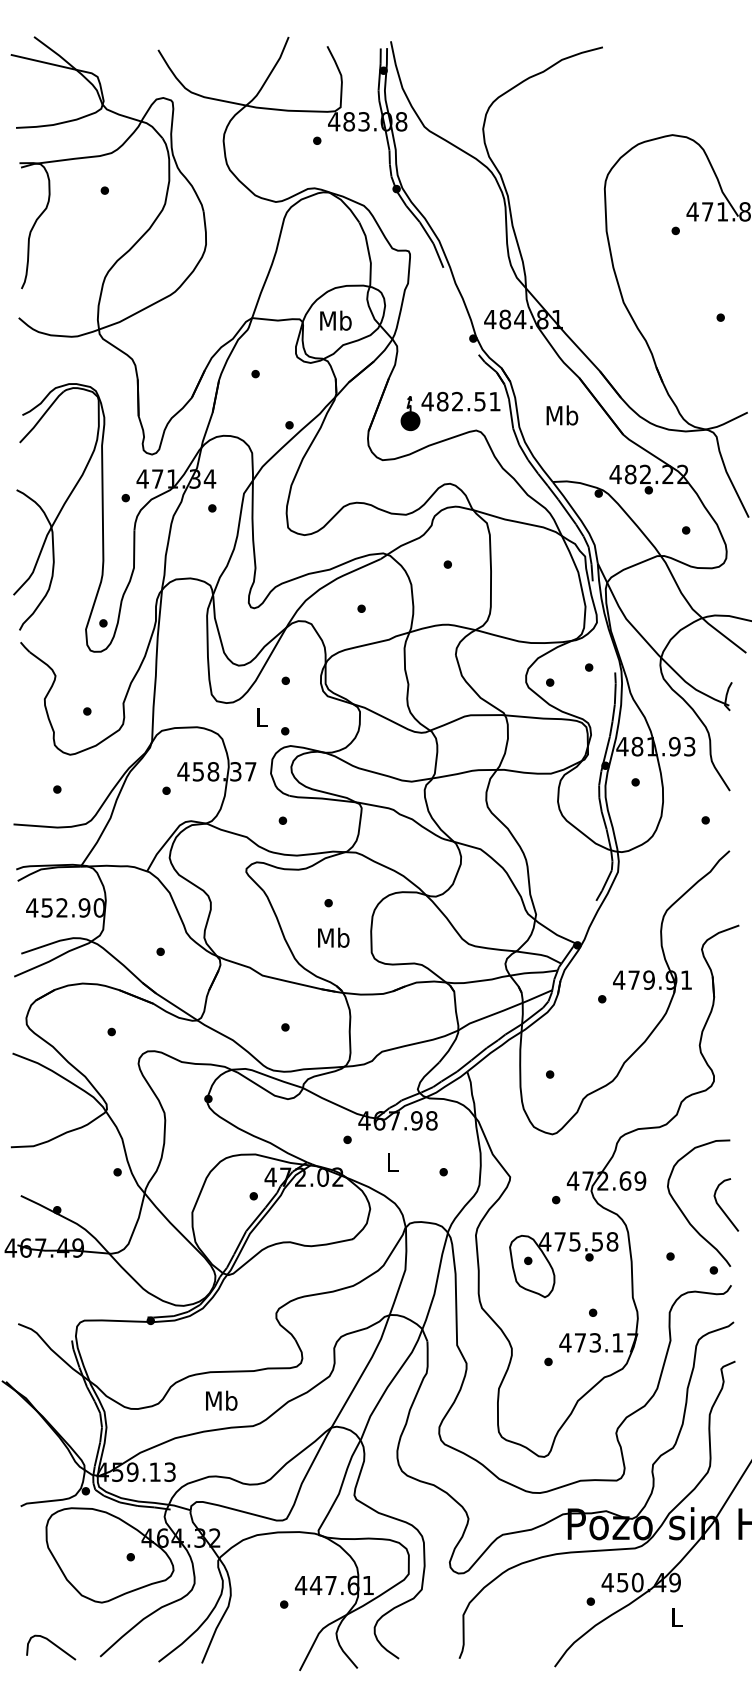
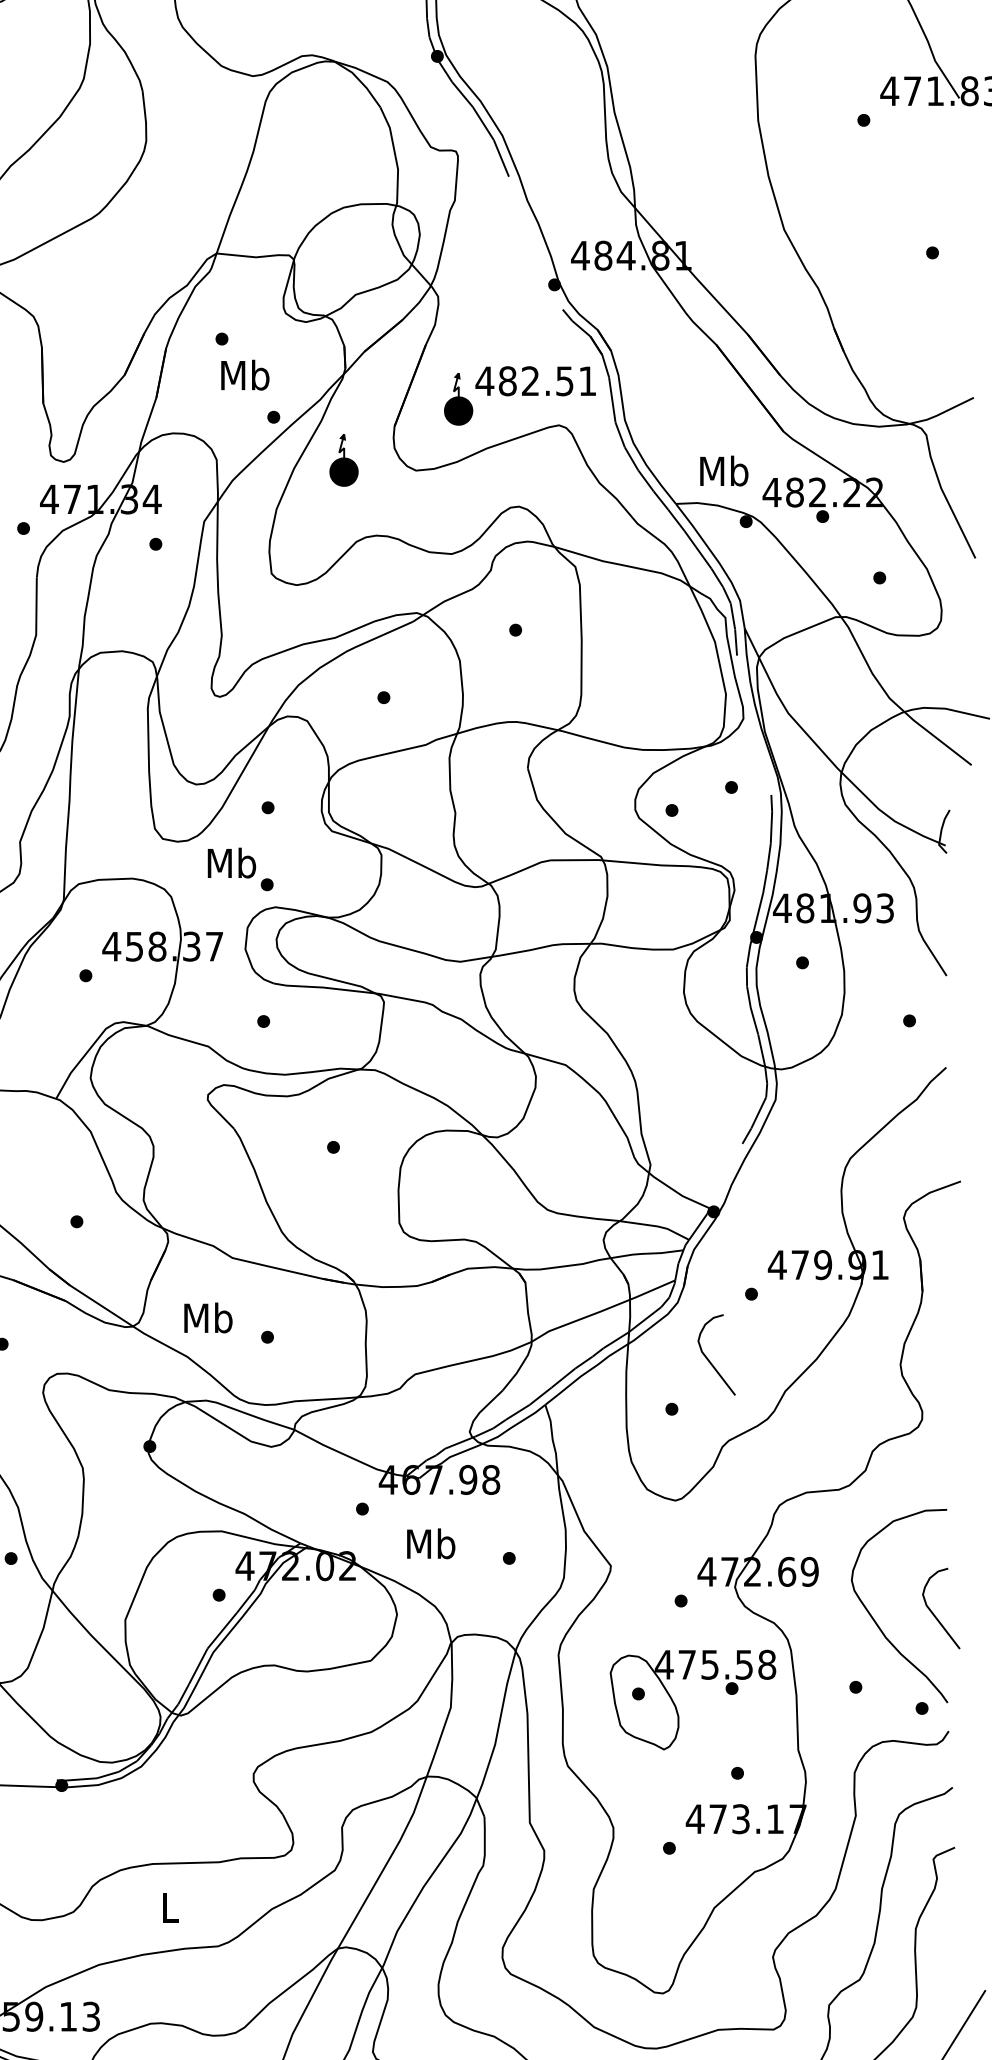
text: (335, 320) -> (244, 374), moved
text: (562, 415) -> (724, 471), moved
part: (335, 453) -> (343, 460), added
text: (261, 717) -> (230, 863), L -> Mb
text: (333, 937) -> (208, 1317), moved
curve: (575, 1042) -> (710, 1360), added
text: (392, 1162) -> (431, 1543), L -> Mb
text: (221, 1400) -> (169, 1907), Mb -> L

